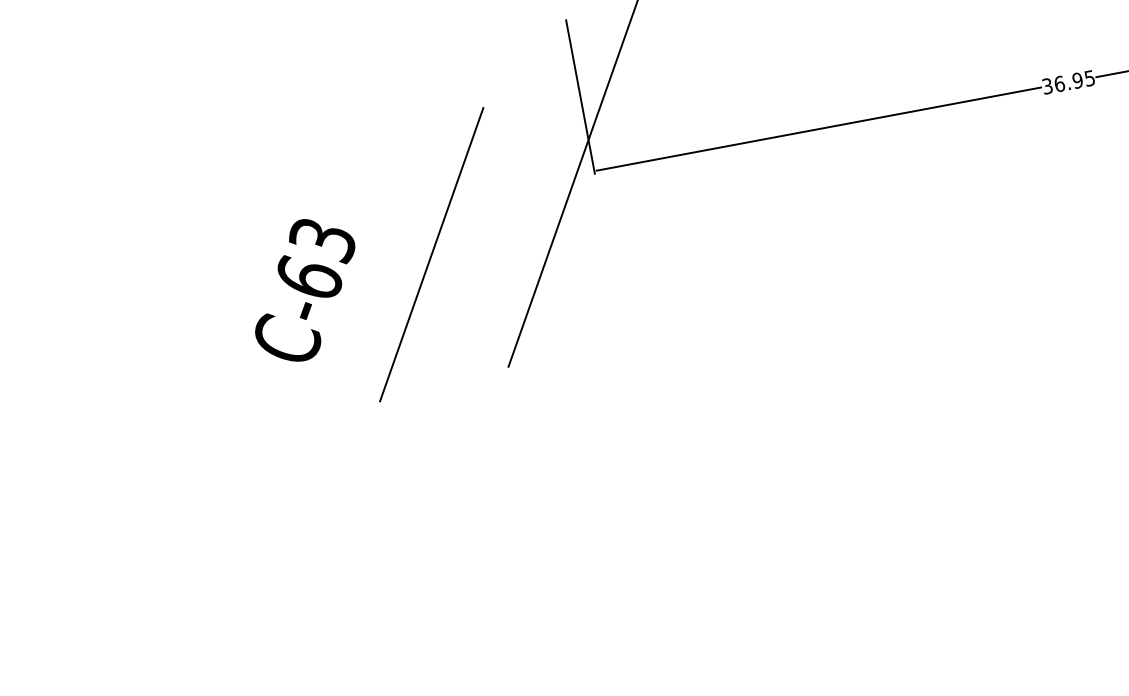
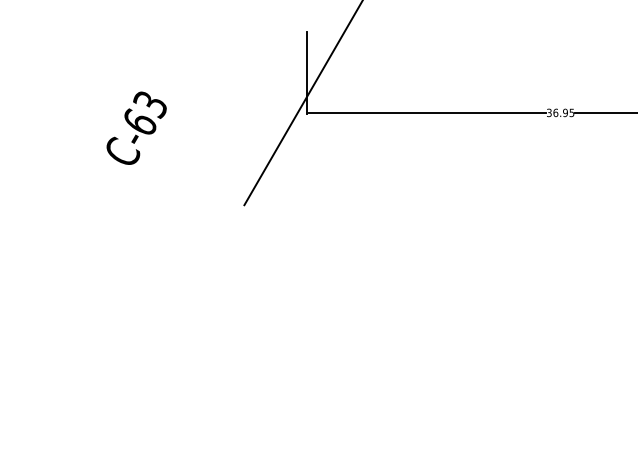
line: (432, 254) -> (215, 140), removed
text: (304, 288) -> (136, 127), moved

